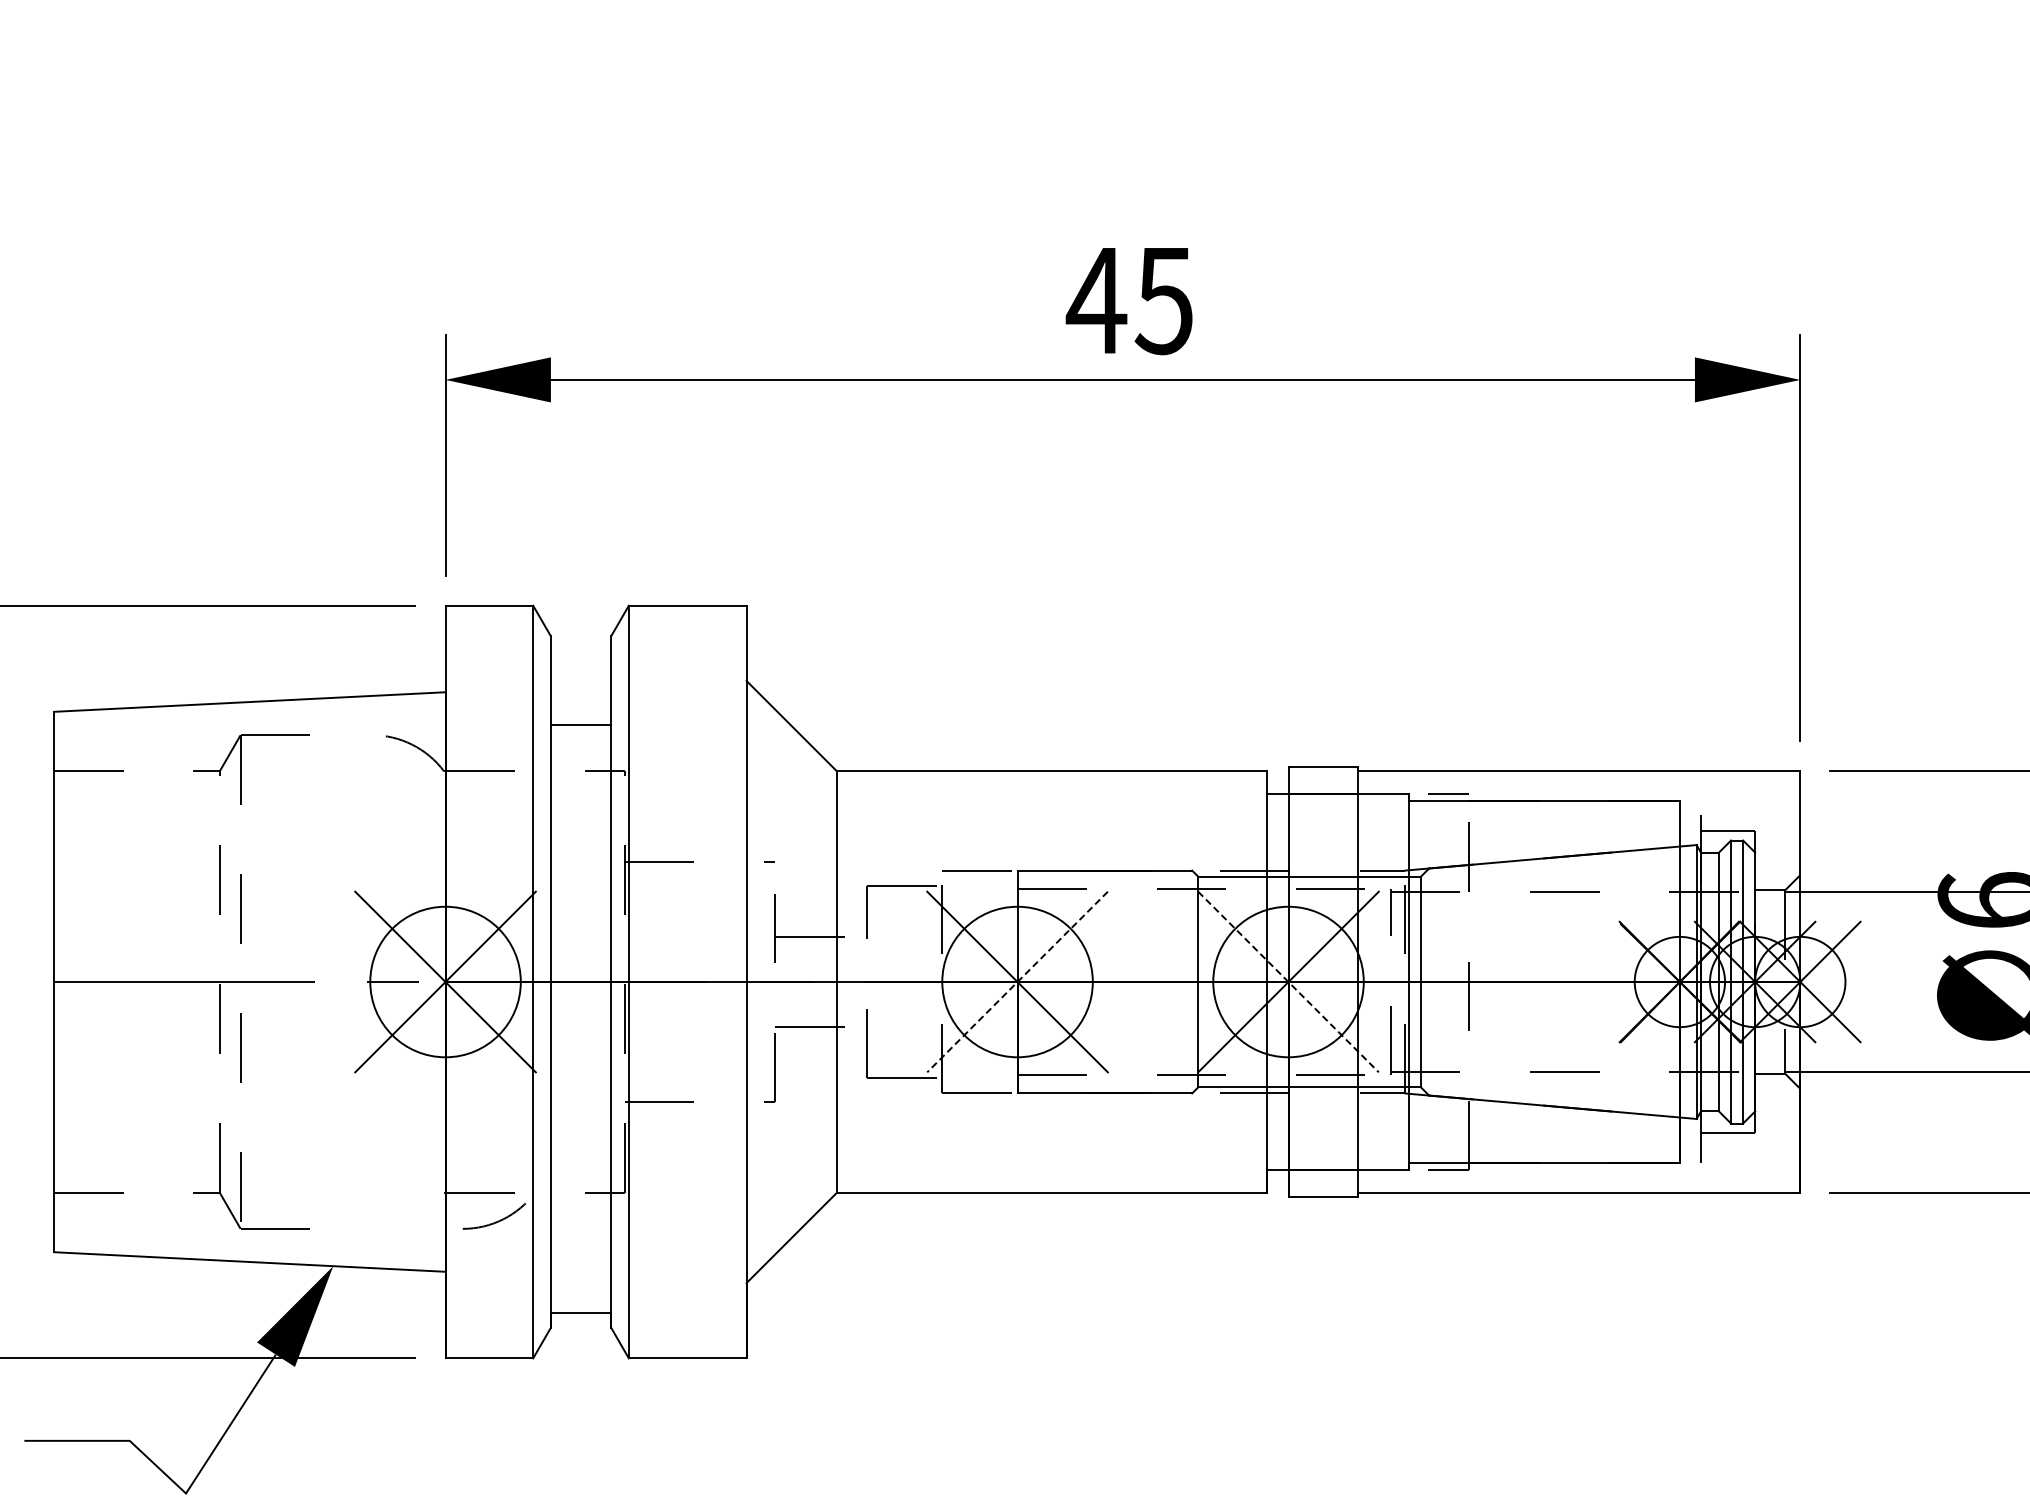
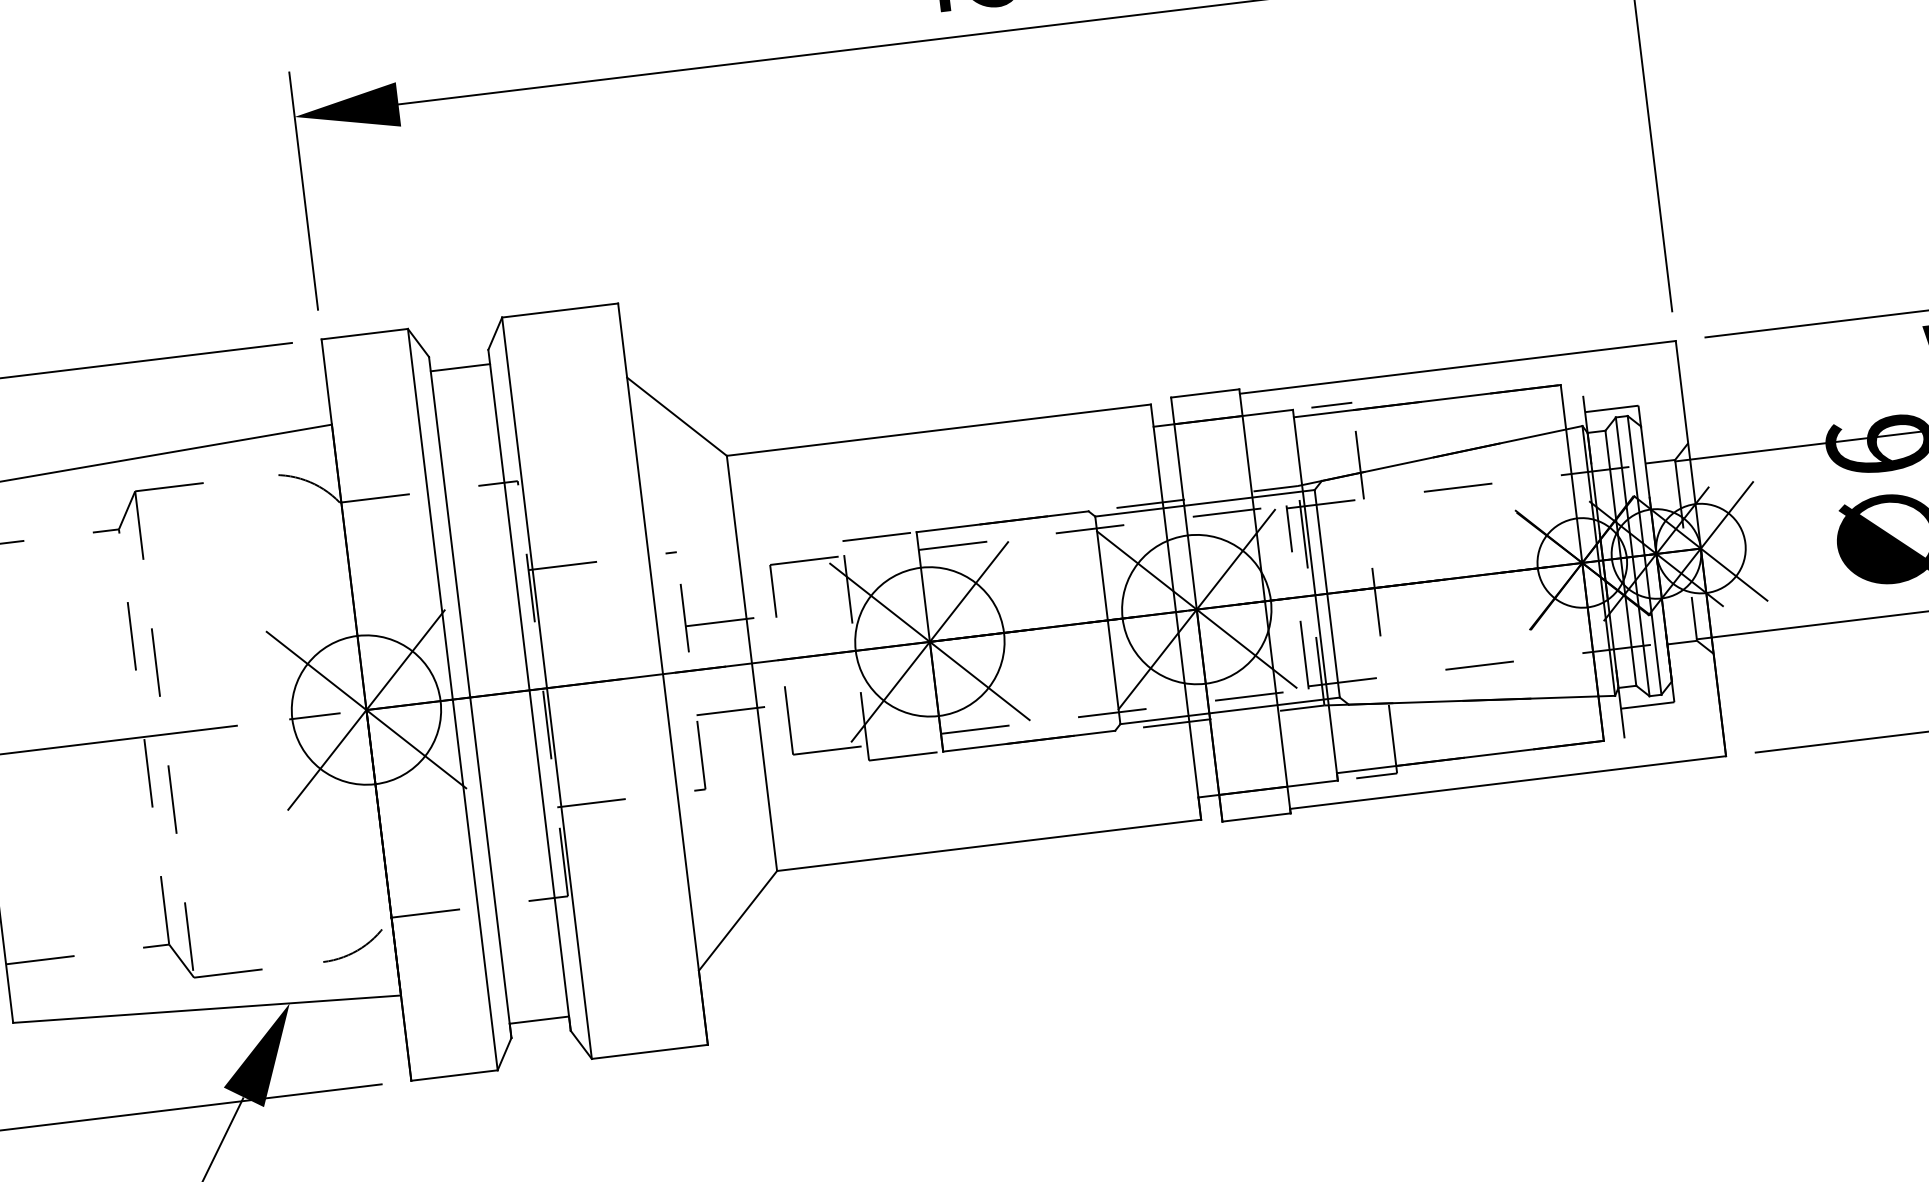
line: (580, 724) -> (459, 367), moved
line: (1017, 982) -> (929, 642), dashed -> solid
line: (1288, 982) -> (1196, 610), dashed -> solid
arc: (495, 1221) -> (354, 950), moved

